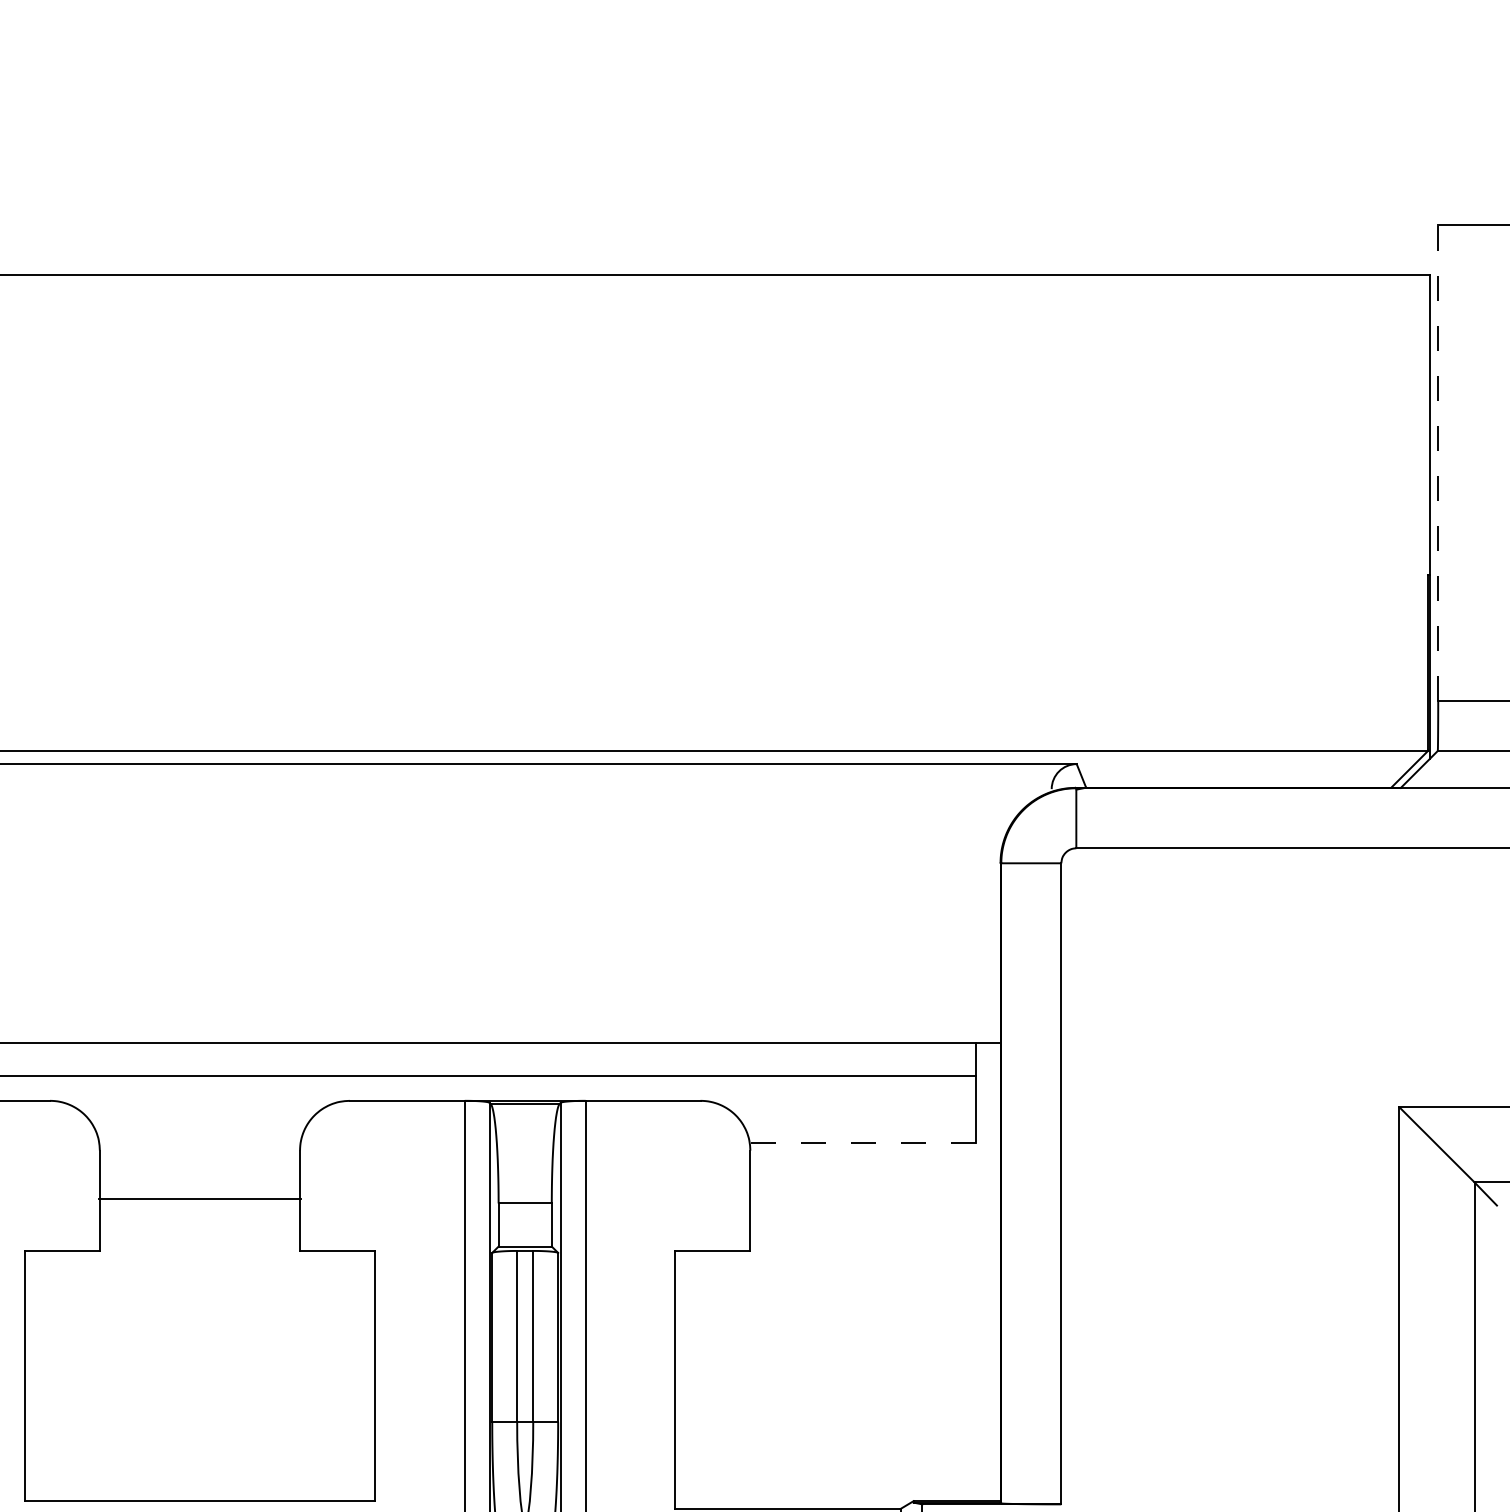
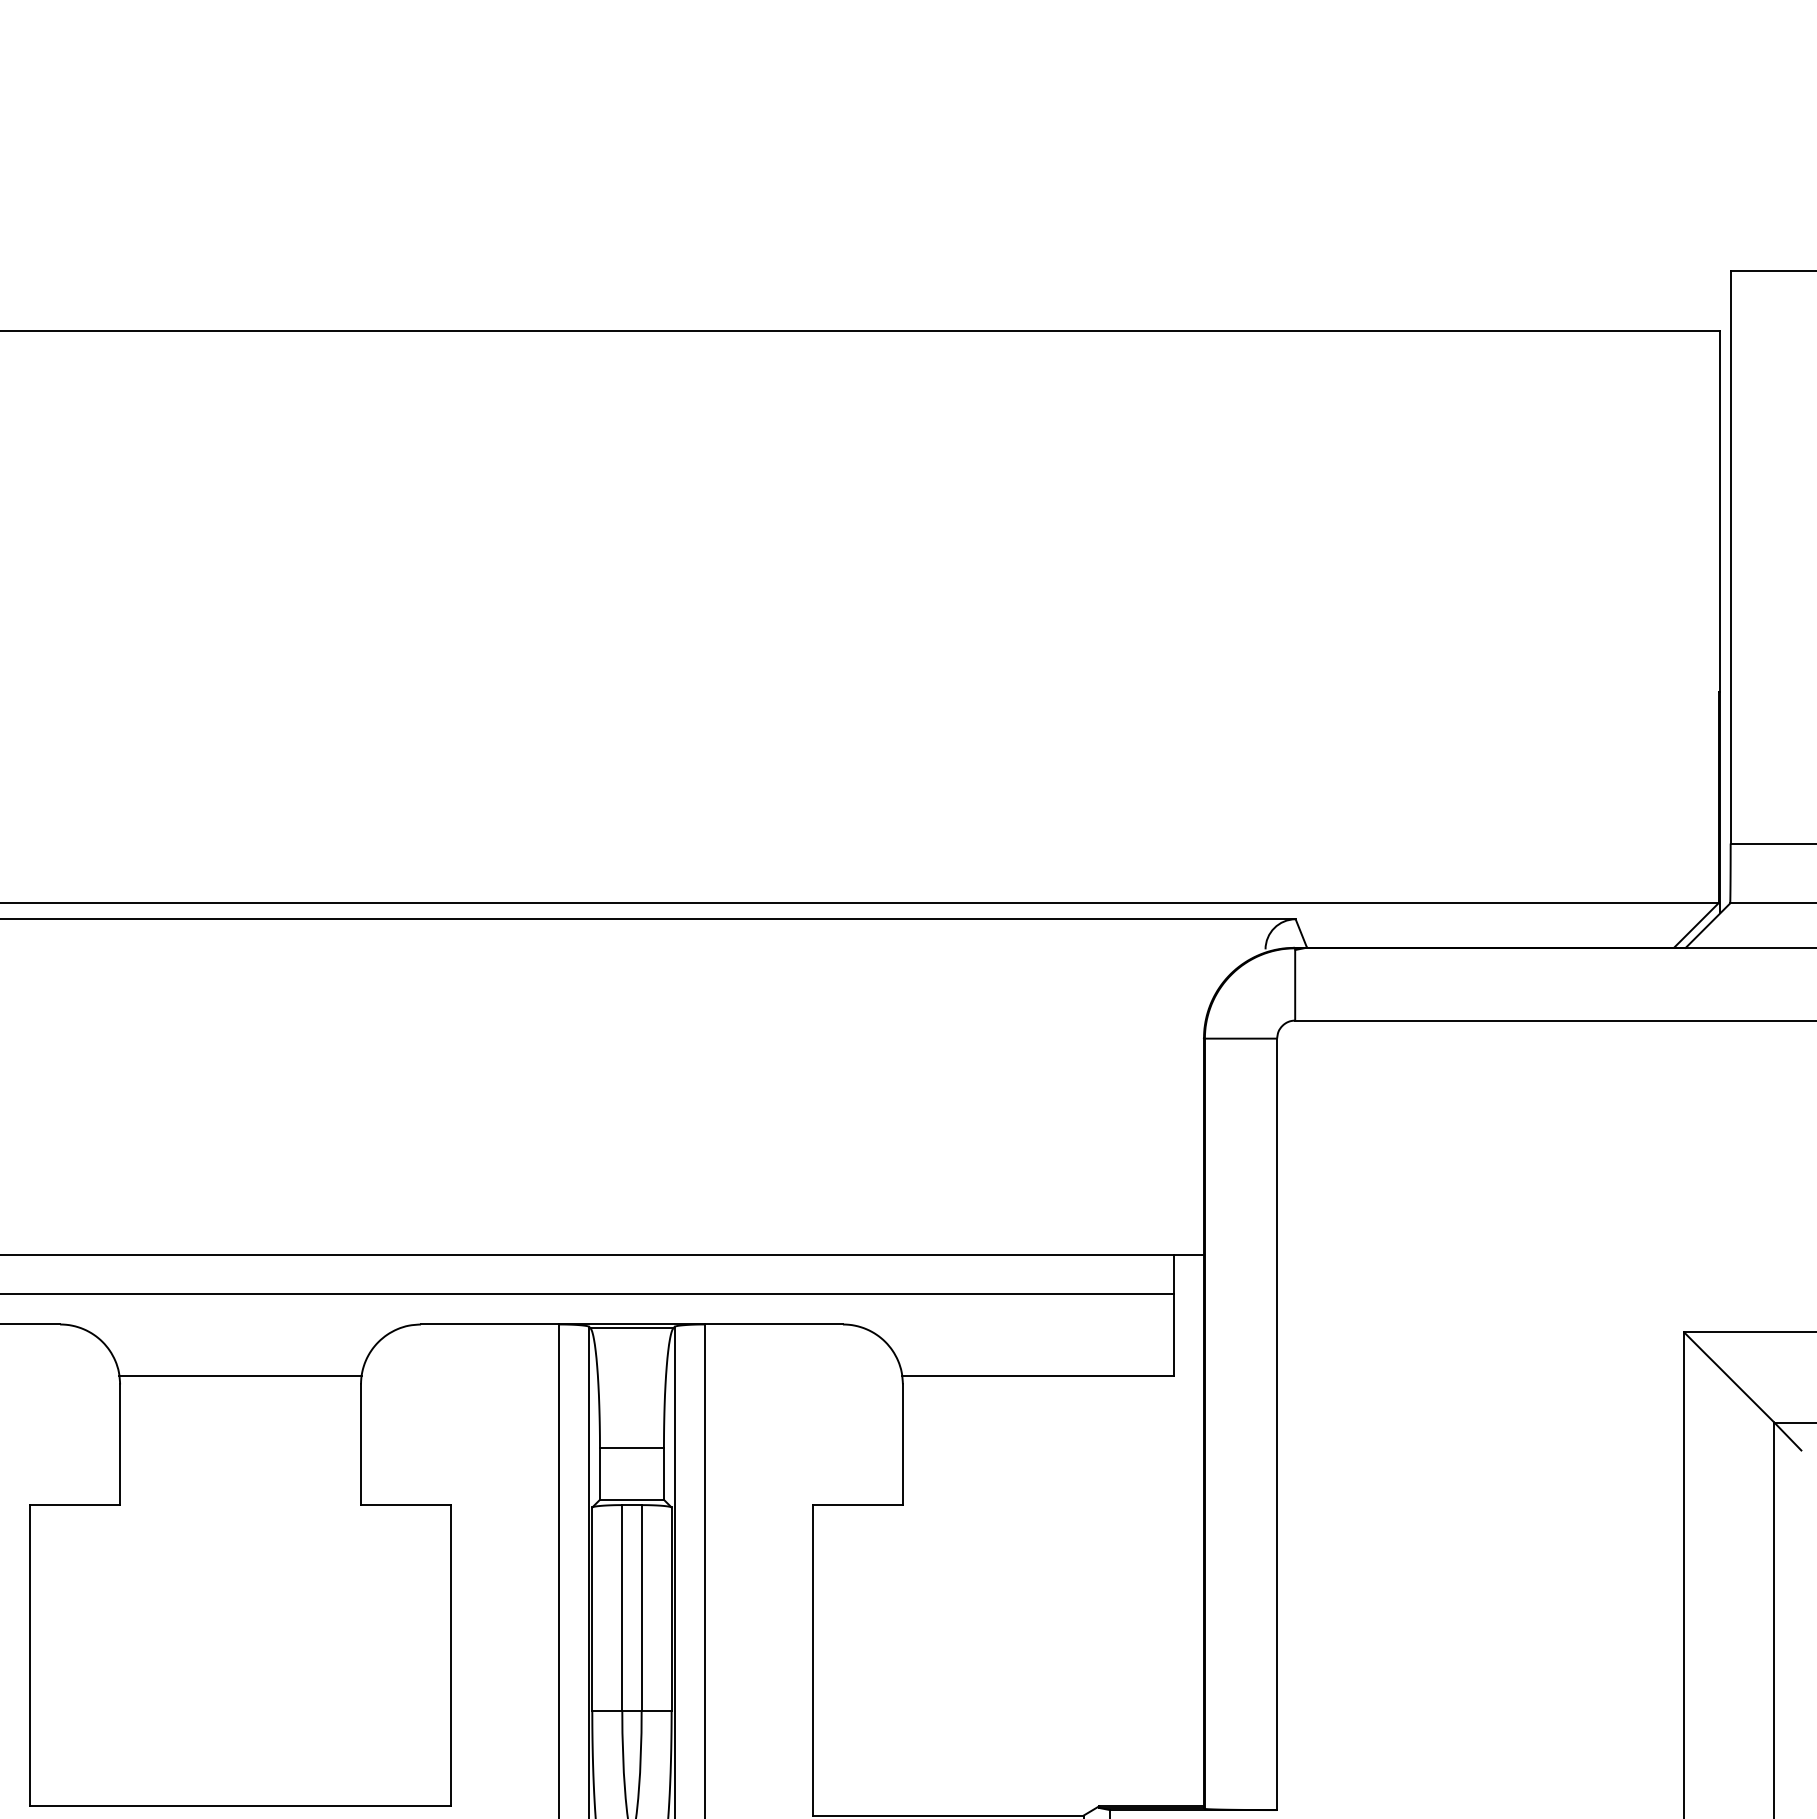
line: (1438, 462) -> (1730, 556), dashed -> solid
line: (862, 1143) -> (1037, 1375), dashed -> solid
line: (199, 1198) -> (240, 1375), moved

